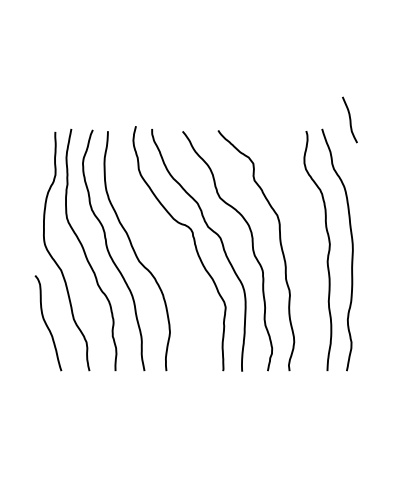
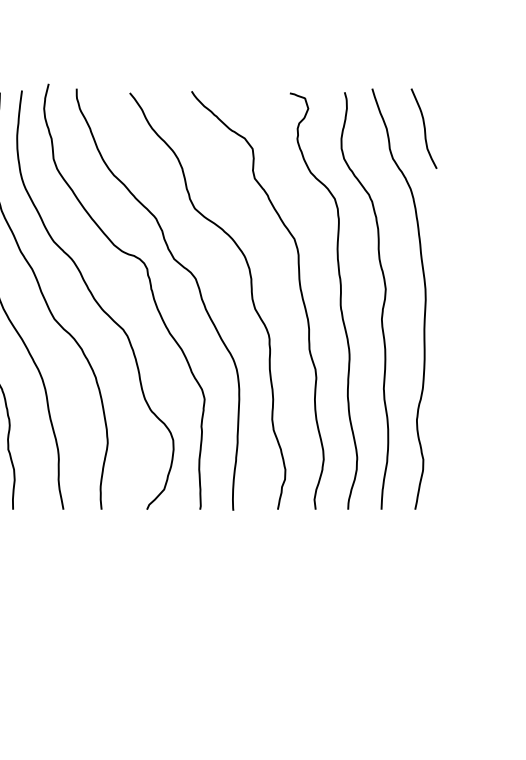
curve: (349, 119) -> (423, 127), moved
curve: (162, 250) -> (94, 300), added
curve: (303, 250) -> (339, 300), added

